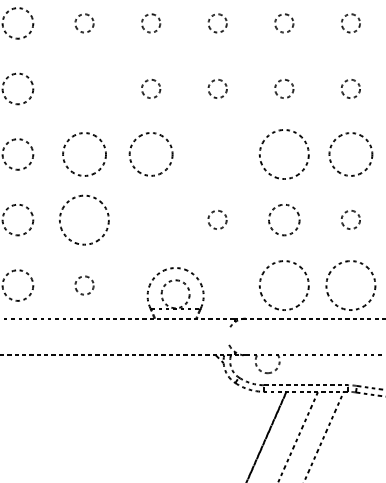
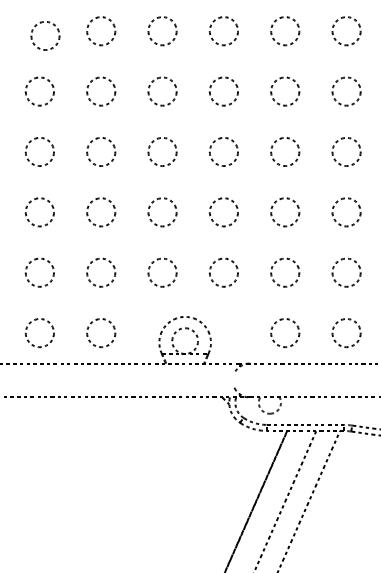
circle: (84, 23) -> (101, 91), size x1.67
circle: (151, 23) -> (162, 91), size x1.67
circle: (217, 23) -> (223, 91), size x1.67
circle: (284, 23) -> (285, 91), size x1.67
circle: (350, 23) -> (346, 91), size x1.67
circle: (84, 88) -> (101, 151), added
circle: (151, 88) -> (162, 151), size x1.67
circle: (217, 88) -> (223, 151), size x1.67
circle: (284, 88) -> (285, 151), size x1.67
circle: (350, 88) -> (346, 151), size x1.67
circle: (84, 154) -> (101, 212), size x0.71
circle: (151, 154) -> (162, 212), size x0.71
circle: (217, 154) -> (223, 212), added
circle: (284, 154) -> (285, 212), size x0.62
circle: (350, 154) -> (346, 212), size x0.71
circle: (84, 219) -> (101, 272), size x0.62
circle: (151, 219) -> (162, 272), added
circle: (217, 219) -> (223, 272), size x1.67
circle: (350, 219) -> (346, 272), size x1.67
circle: (84, 284) -> (101, 332), size x1.67
circle: (284, 284) -> (285, 332), size x0.62
circle: (350, 284) -> (346, 332), size x0.62

